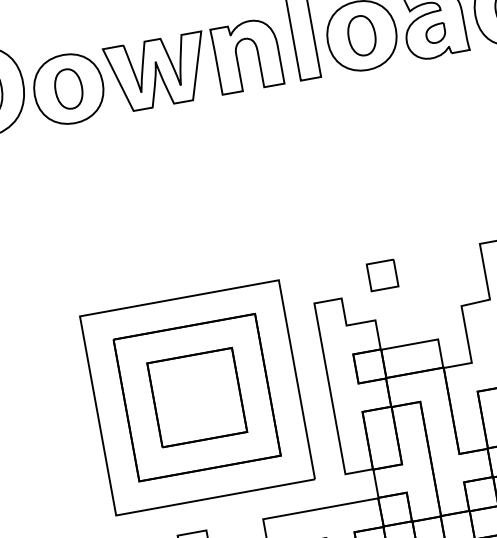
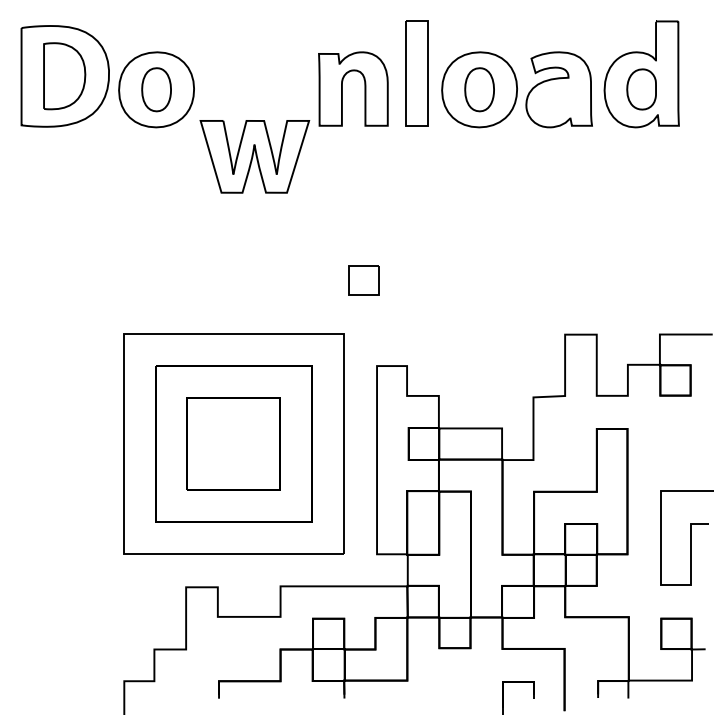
part: (435, 33) -> (558, 101), removed
part: (157, 72) -> (254, 156), moved
part: (381, 275) -> (363, 280), moved

